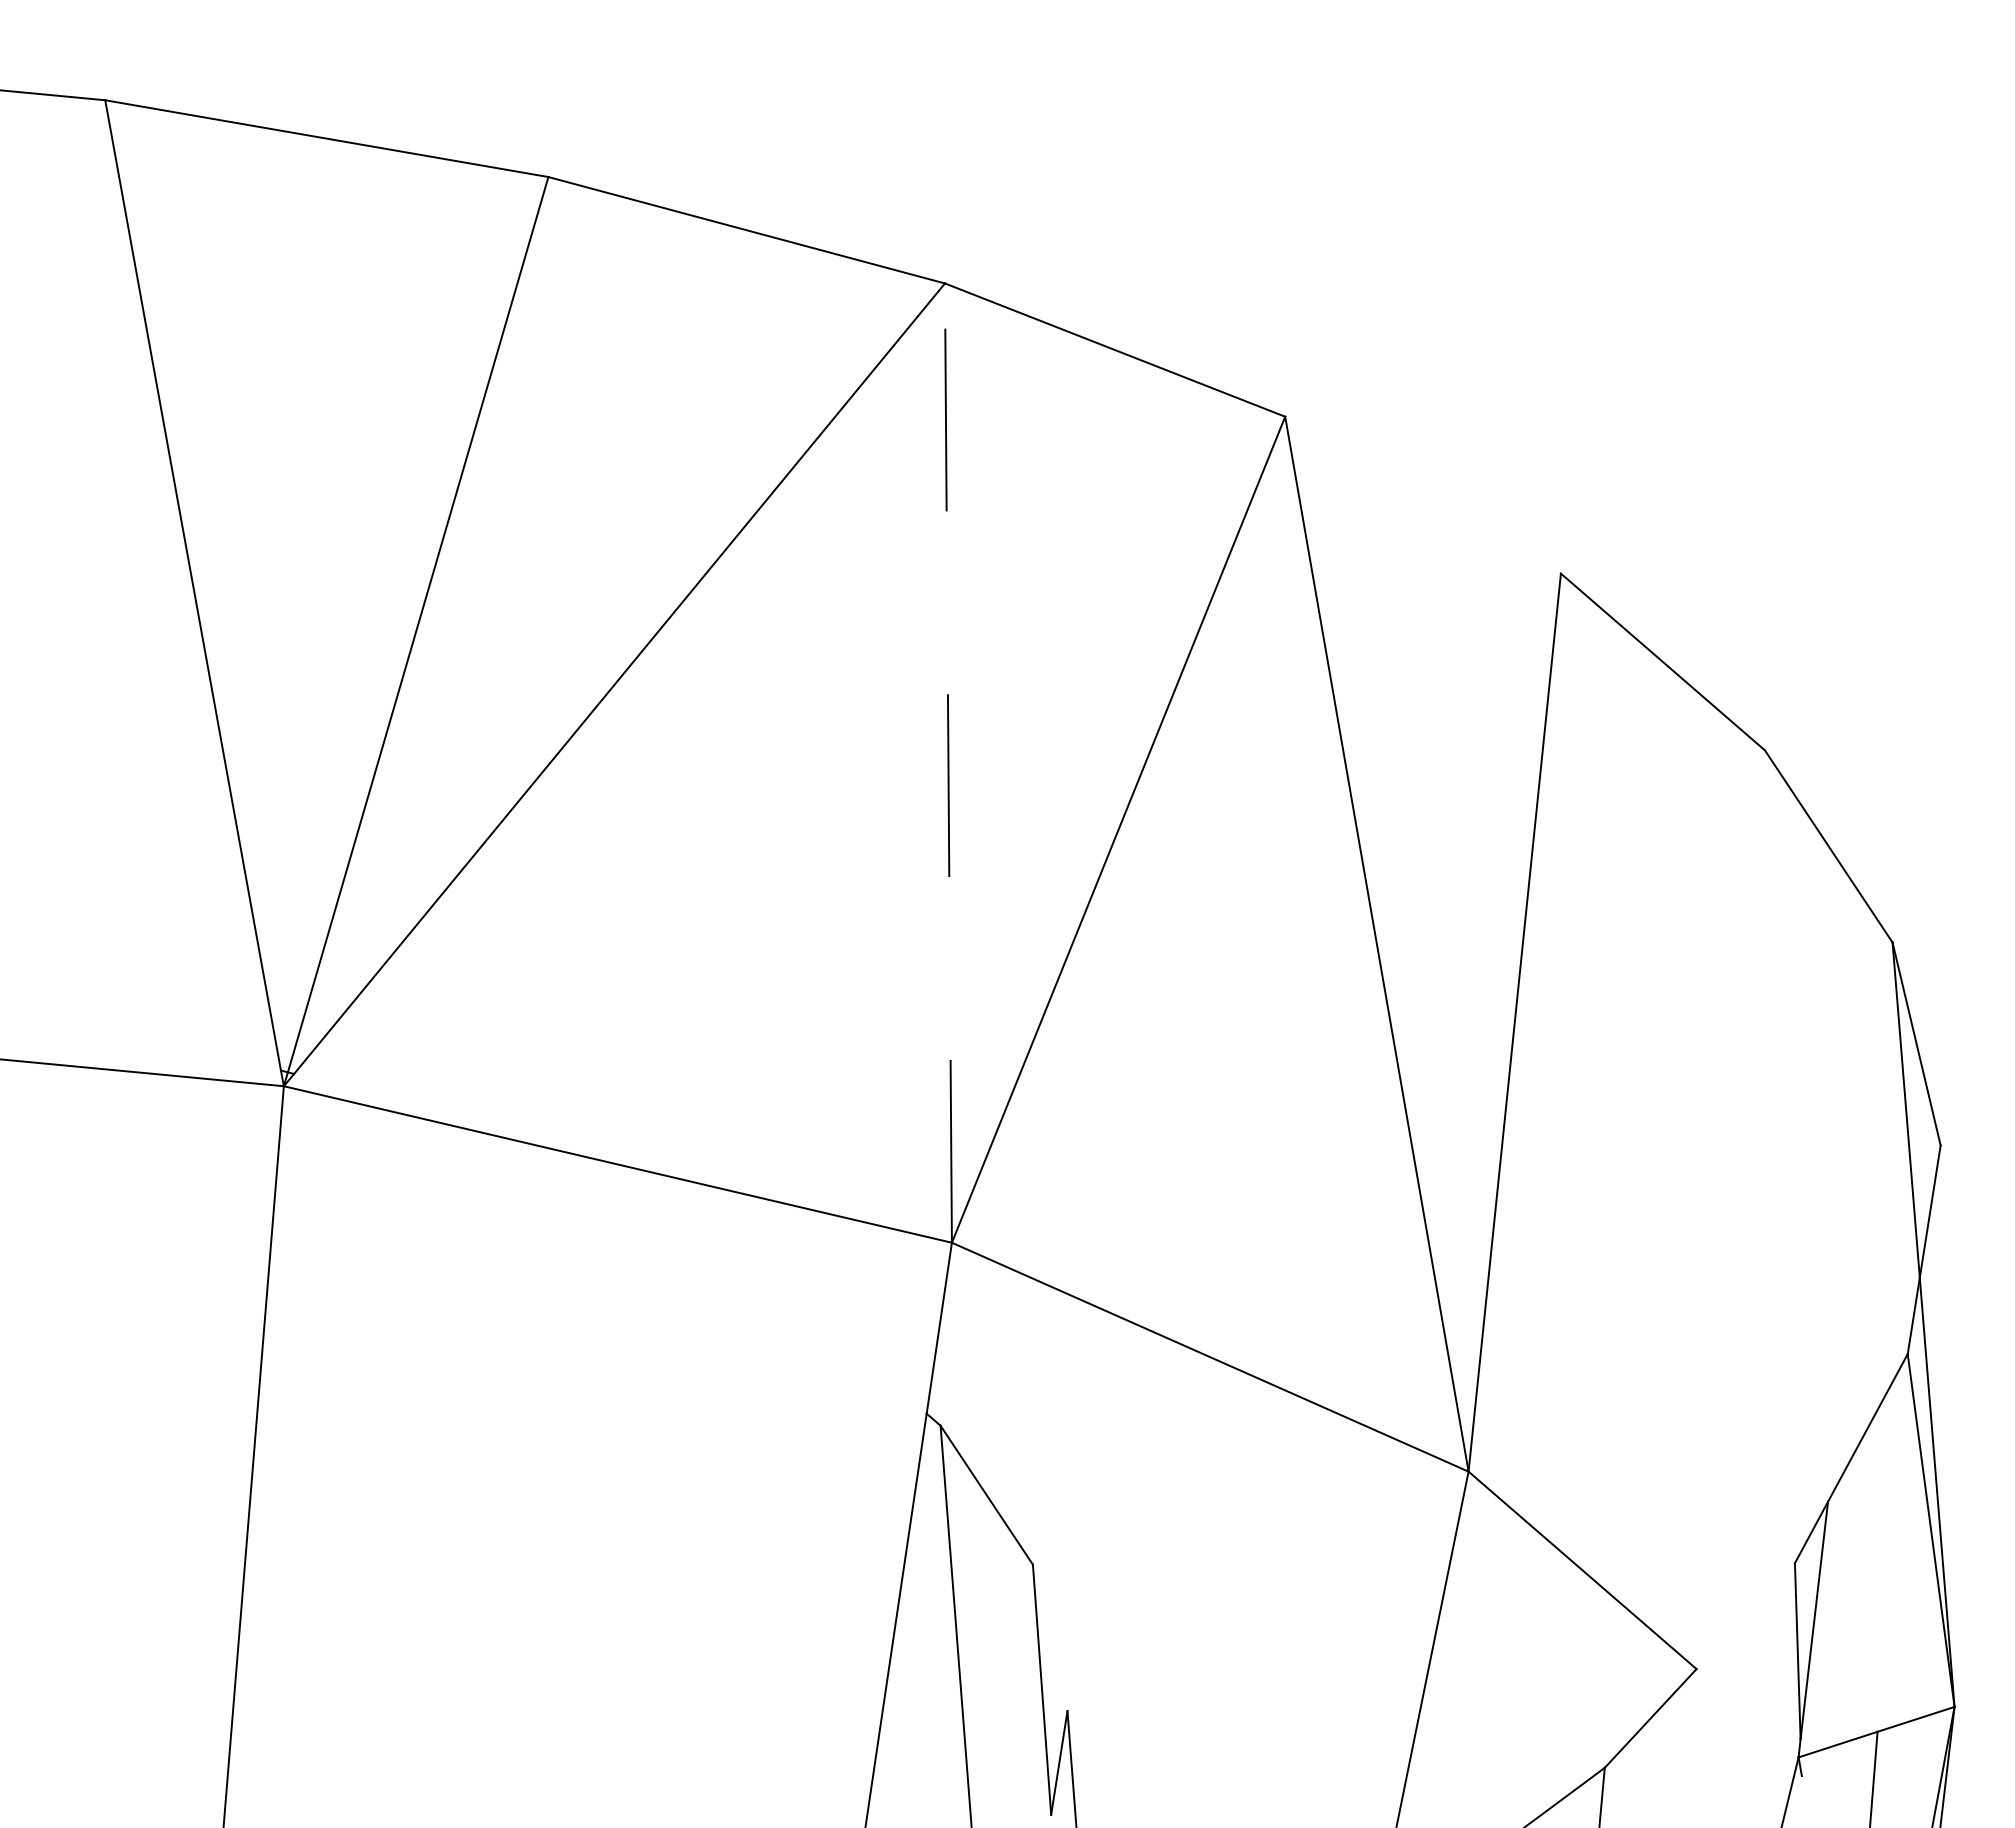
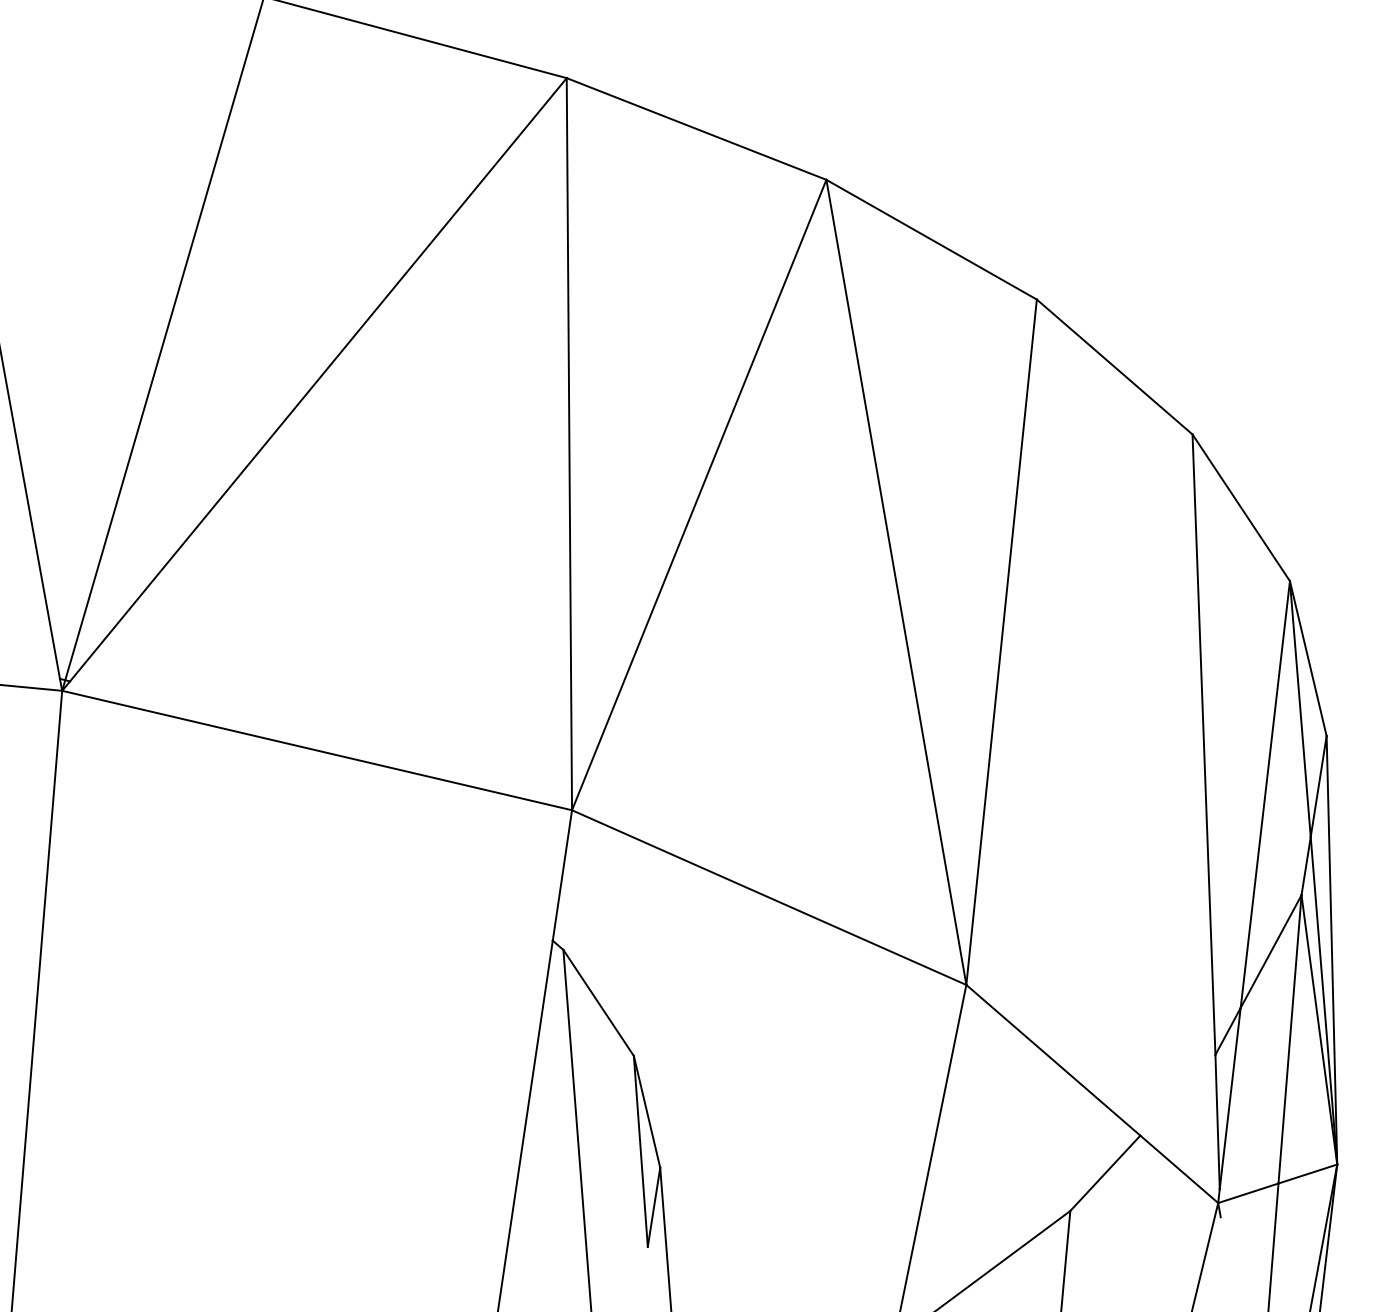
line: (1422, 494) -> (931, 239), added
line: (948, 763) -> (569, 444), dashed -> solid
line: (1779, 1156) -> (1203, 744), added
line: (1860, 1221) -> (1265, 794), added
line: (1947, 1425) -> (1331, 949), added
line: (1892, 1542) -> (1289, 1039), added
line: (1049, 1637) -> (646, 1111), added
line: (1747, 1713) -> (1179, 1169), added

